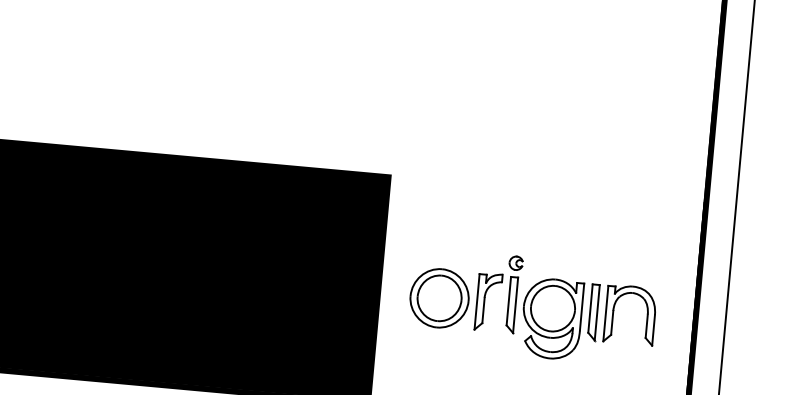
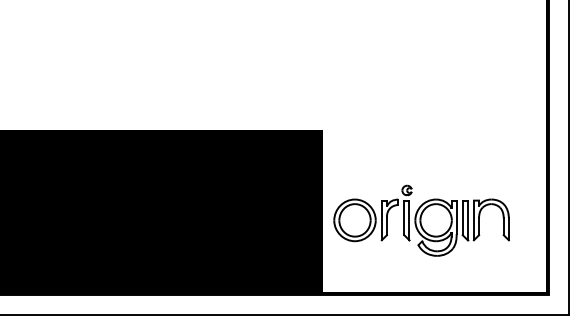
part: (532, 306) -> (421, 220), moved

